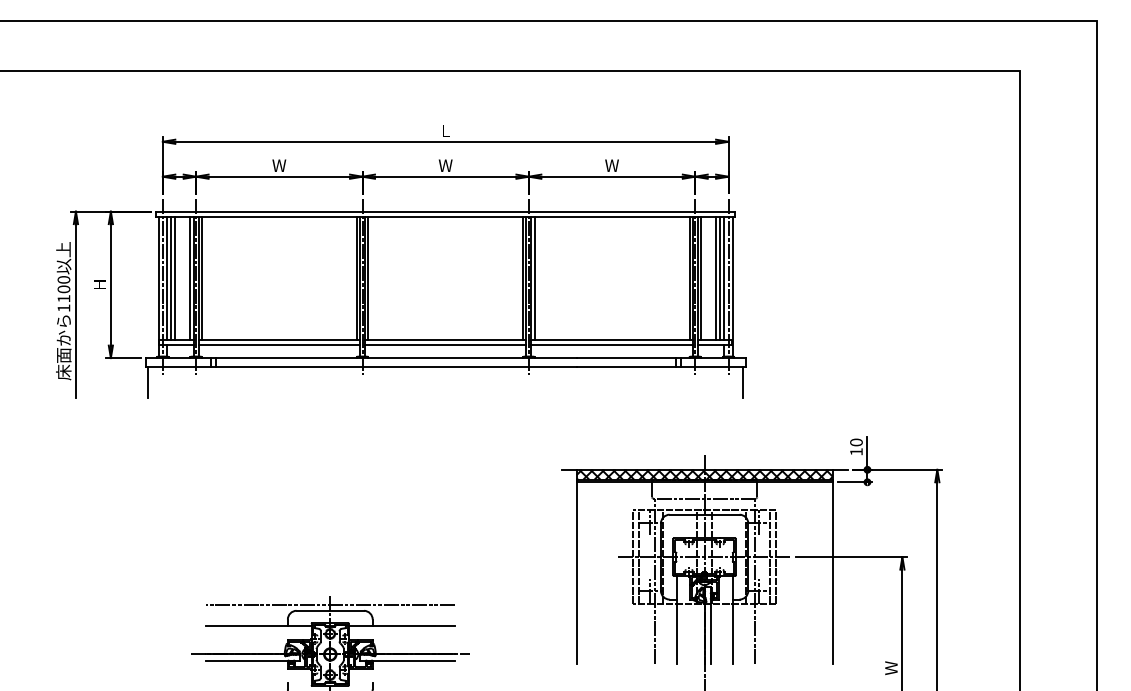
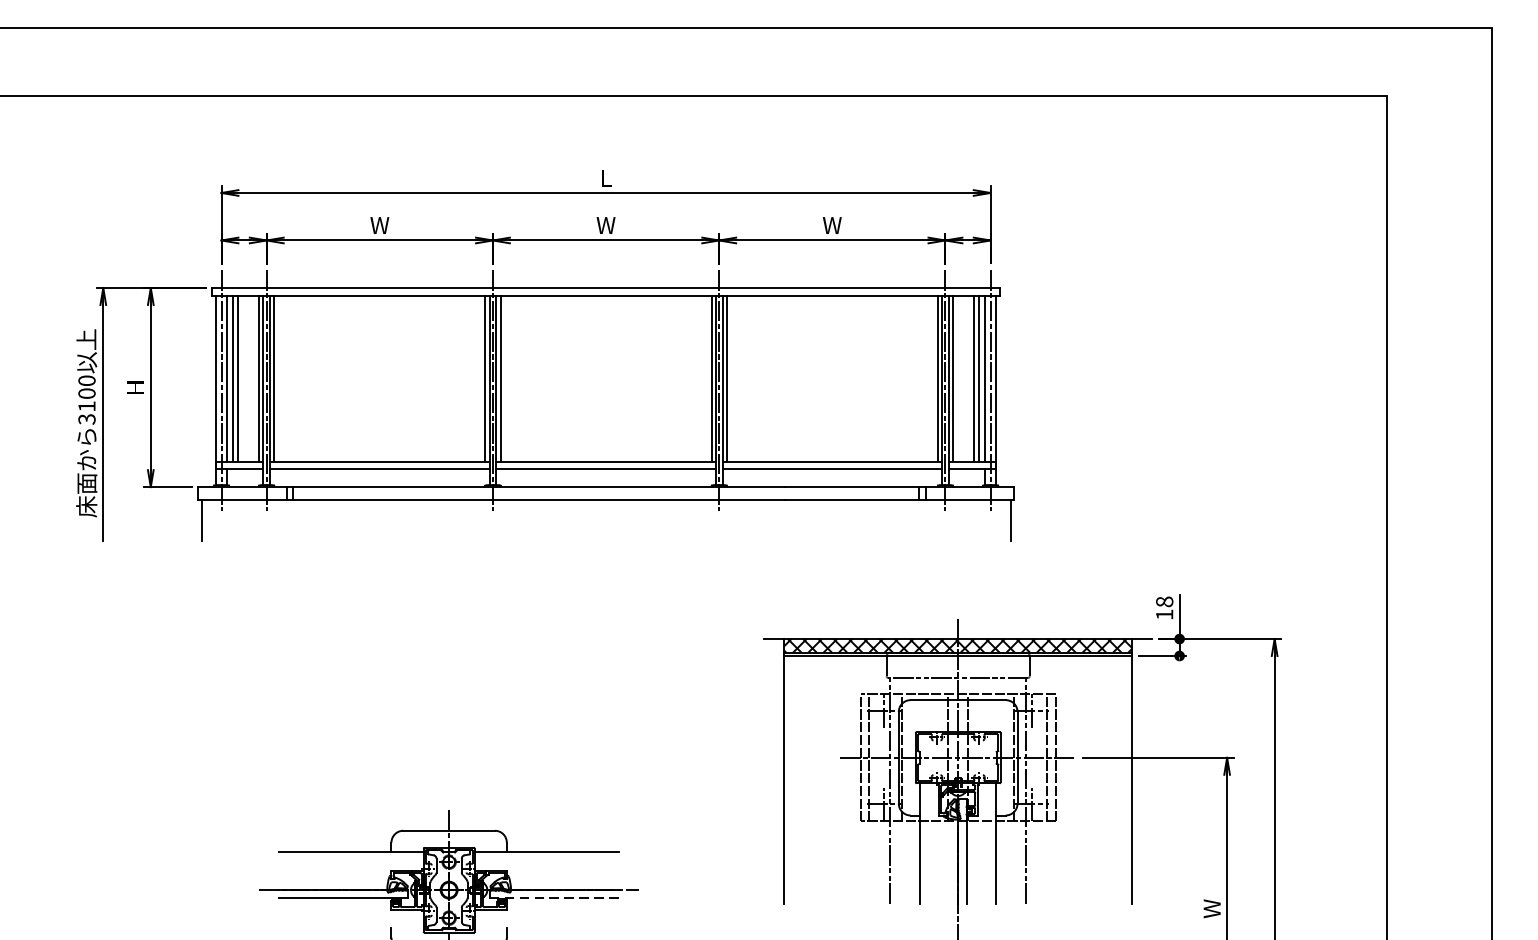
text: (63, 308) -> (86, 419), 1100 -> 3100
text: (856, 442) -> (1164, 601), 10 -> 18
line: (330, 604) -> (449, 822), removed
line: (407, 660) -> (554, 898), solid -> dashed

